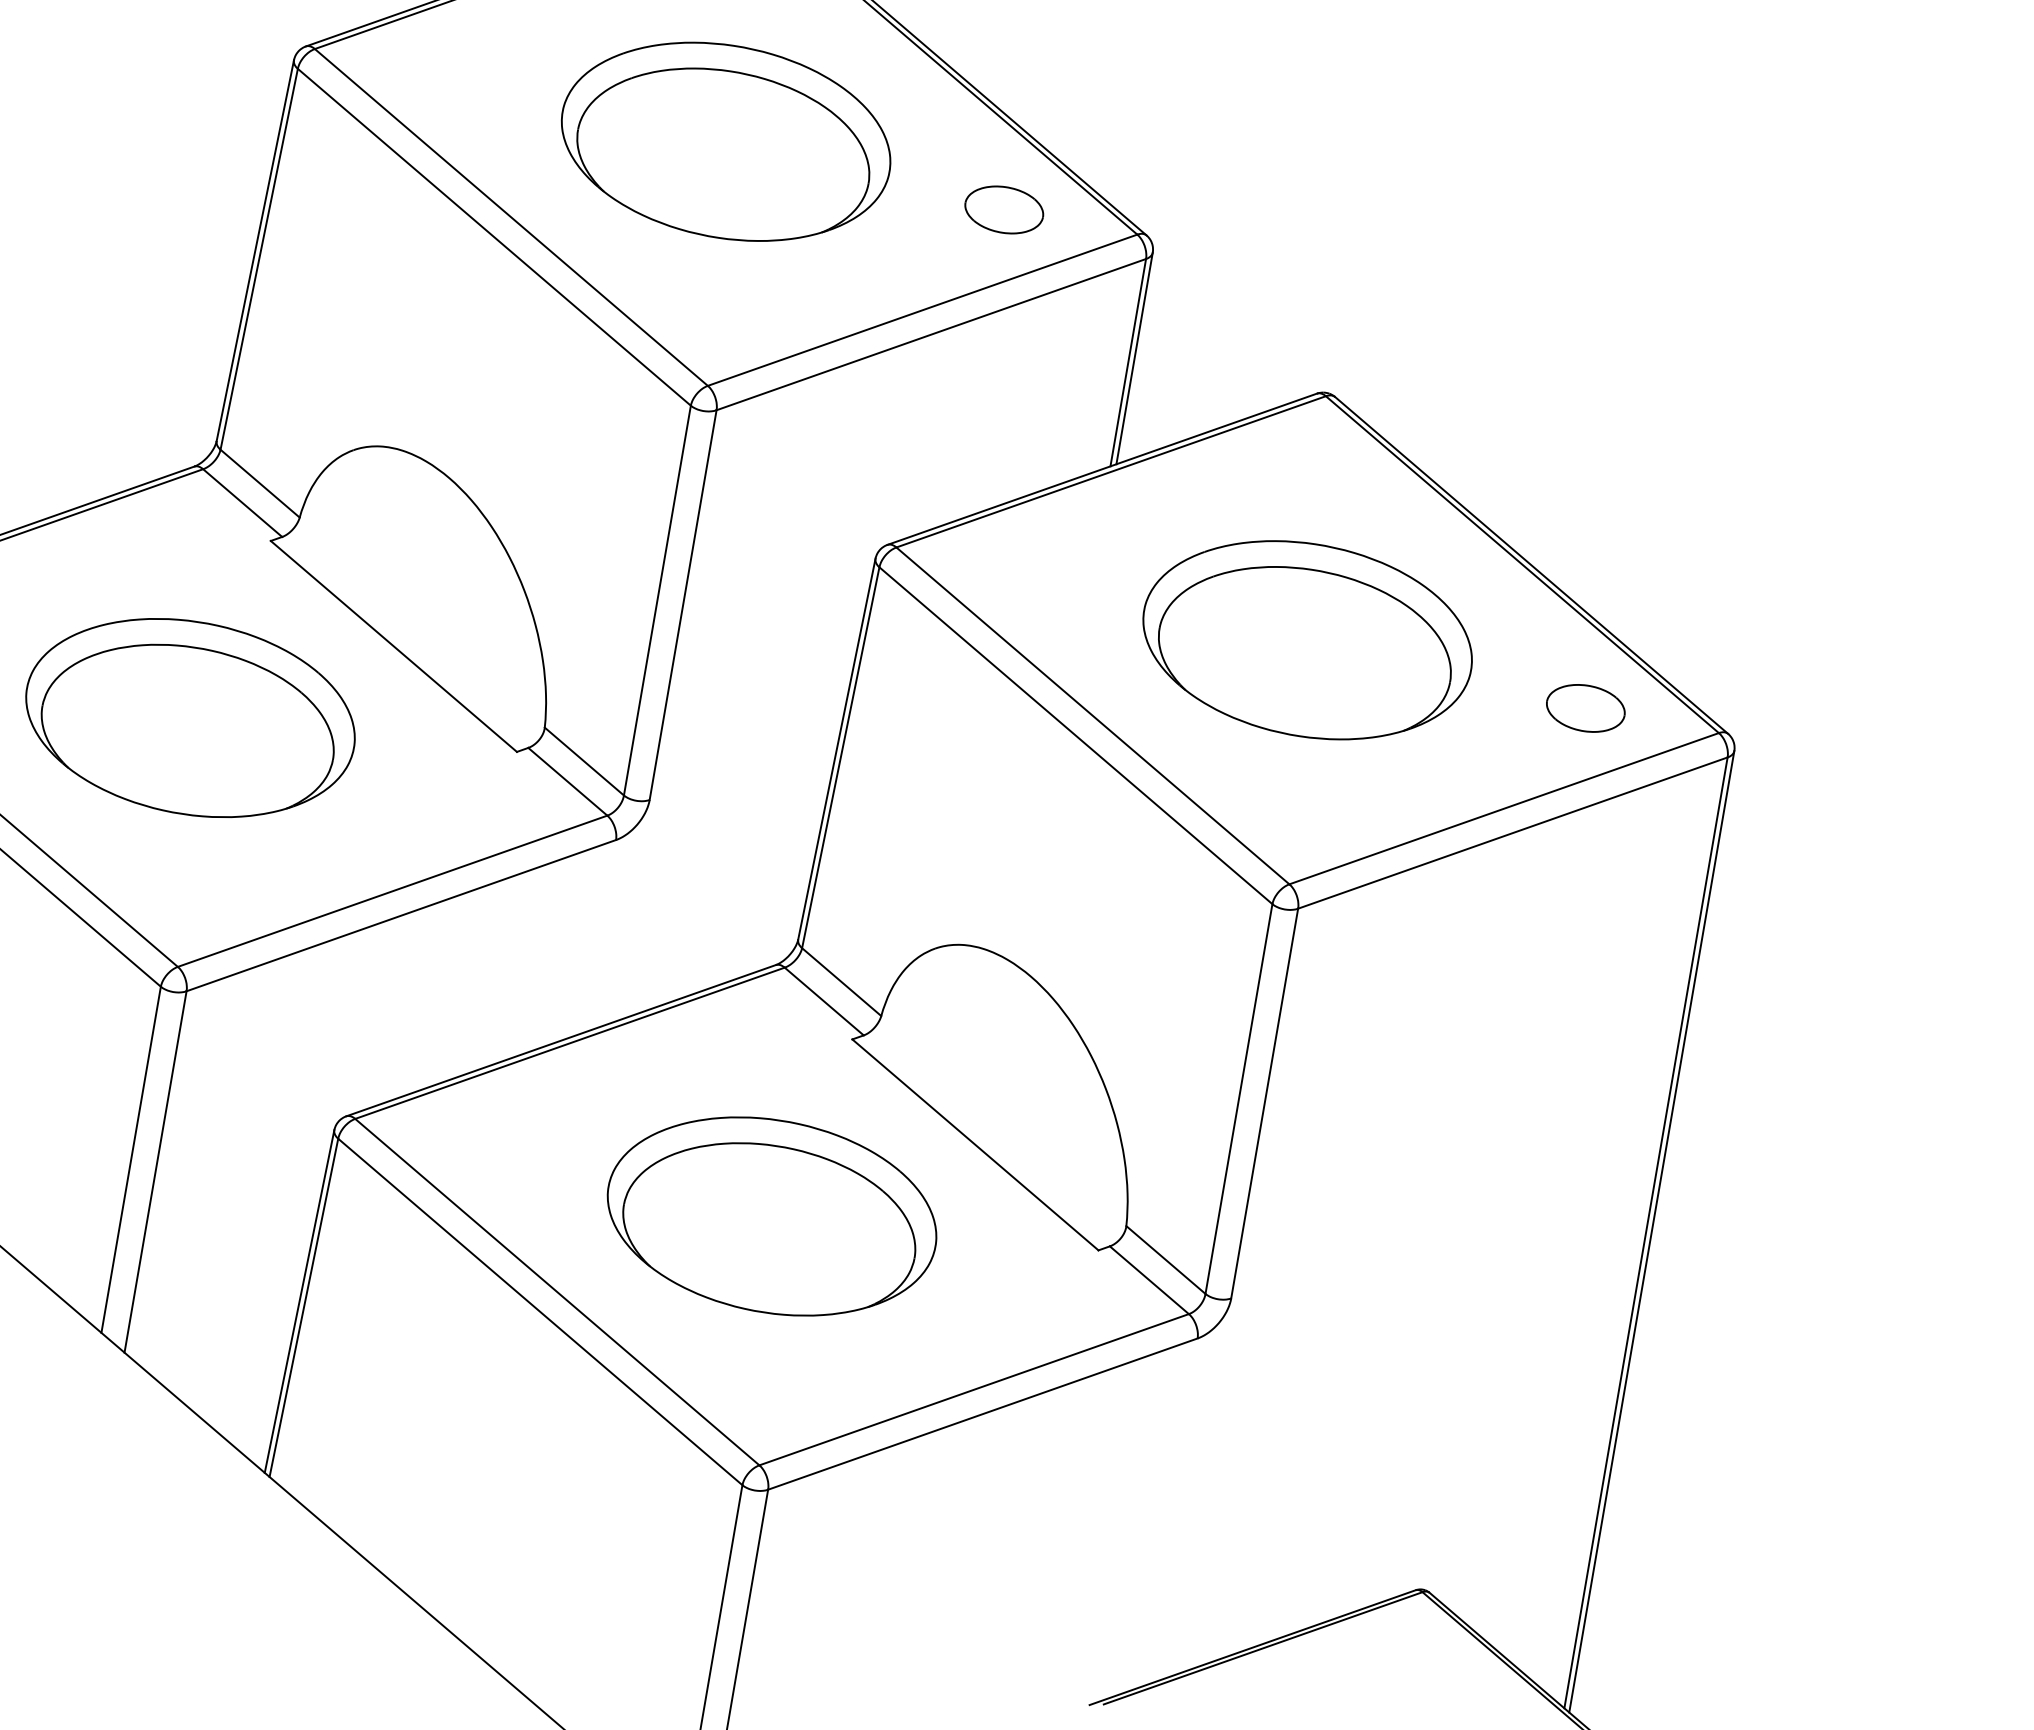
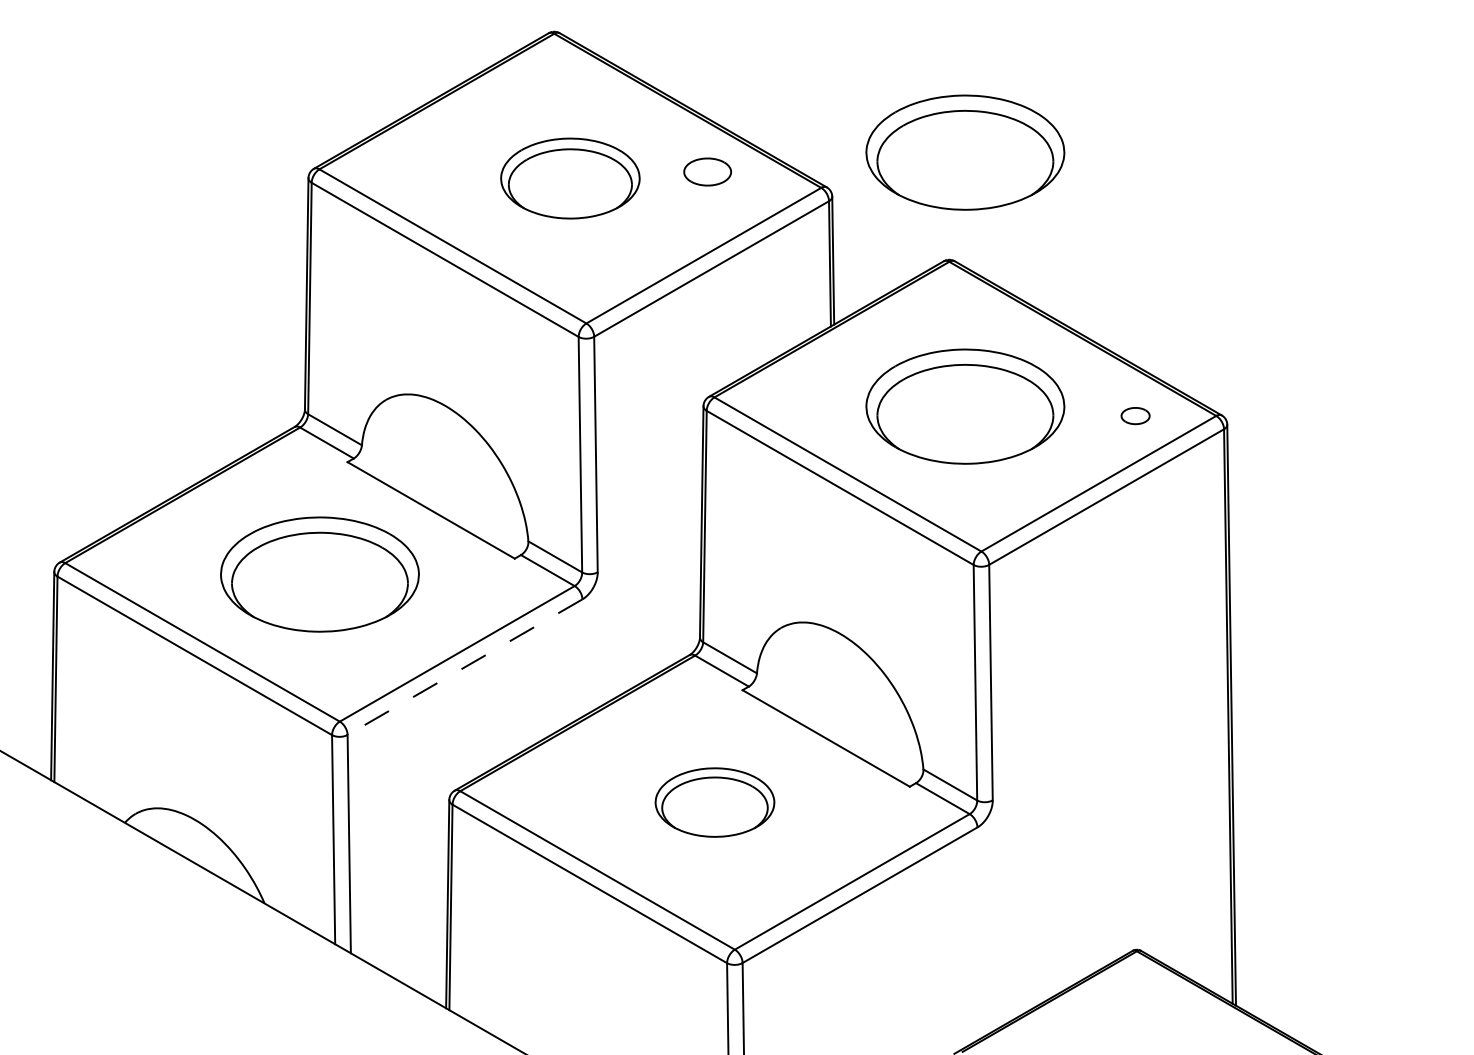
part: (726, 141) -> (570, 178), size x0.7
part: (1004, 209) -> (707, 171), moved
part: (1386, 220) -> (965, 152), added
part: (1585, 707) -> (1135, 415), size x0.6
line: (402, 916) -> (465, 667), solid -> dashed
part: (771, 1216) -> (714, 802), size x0.6

